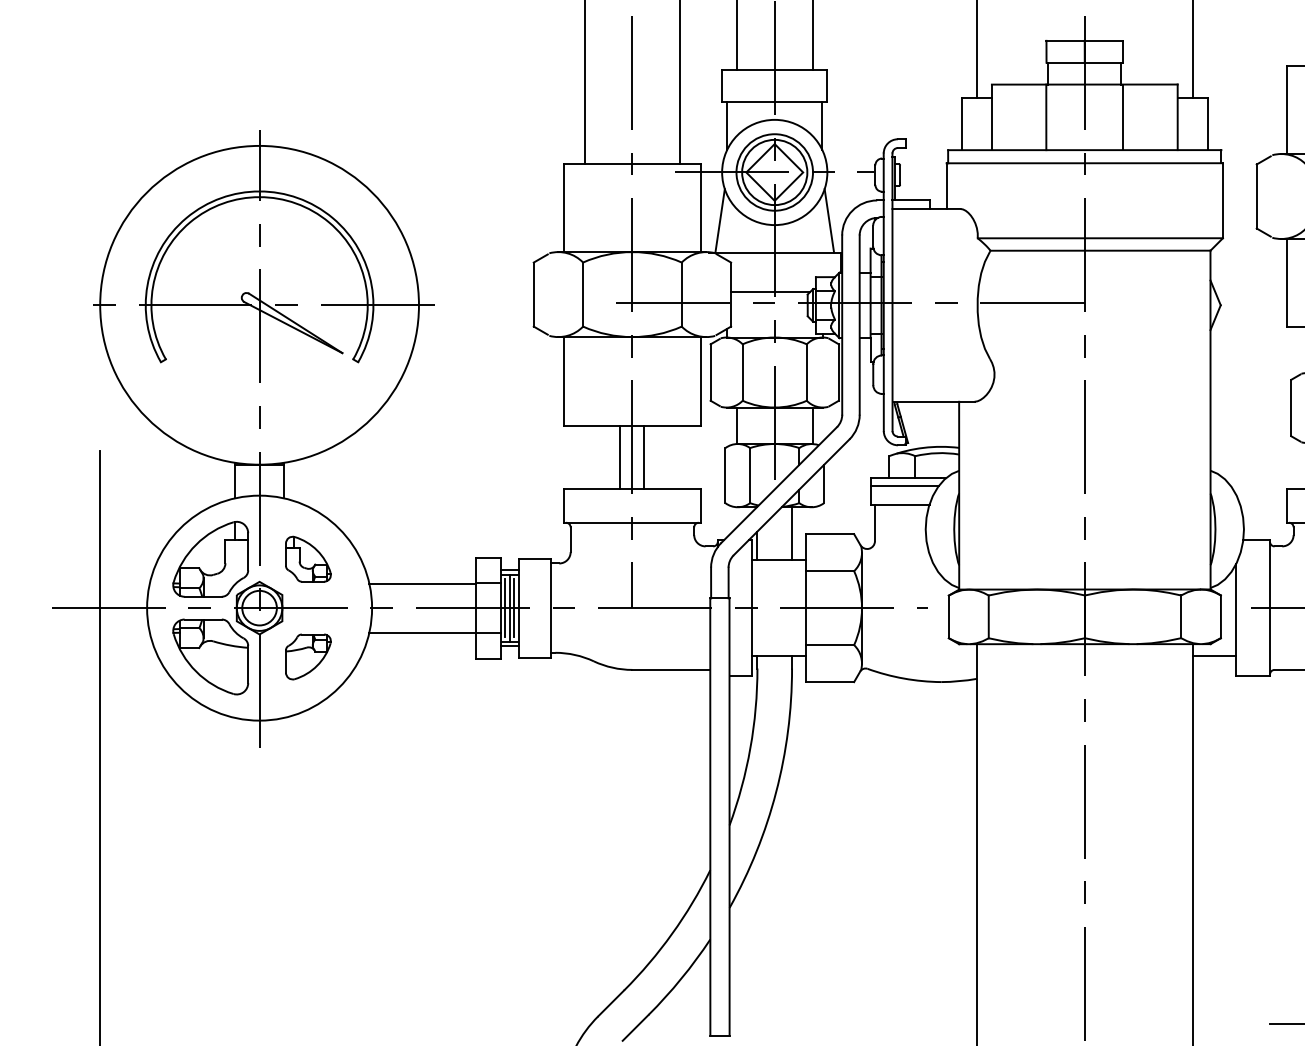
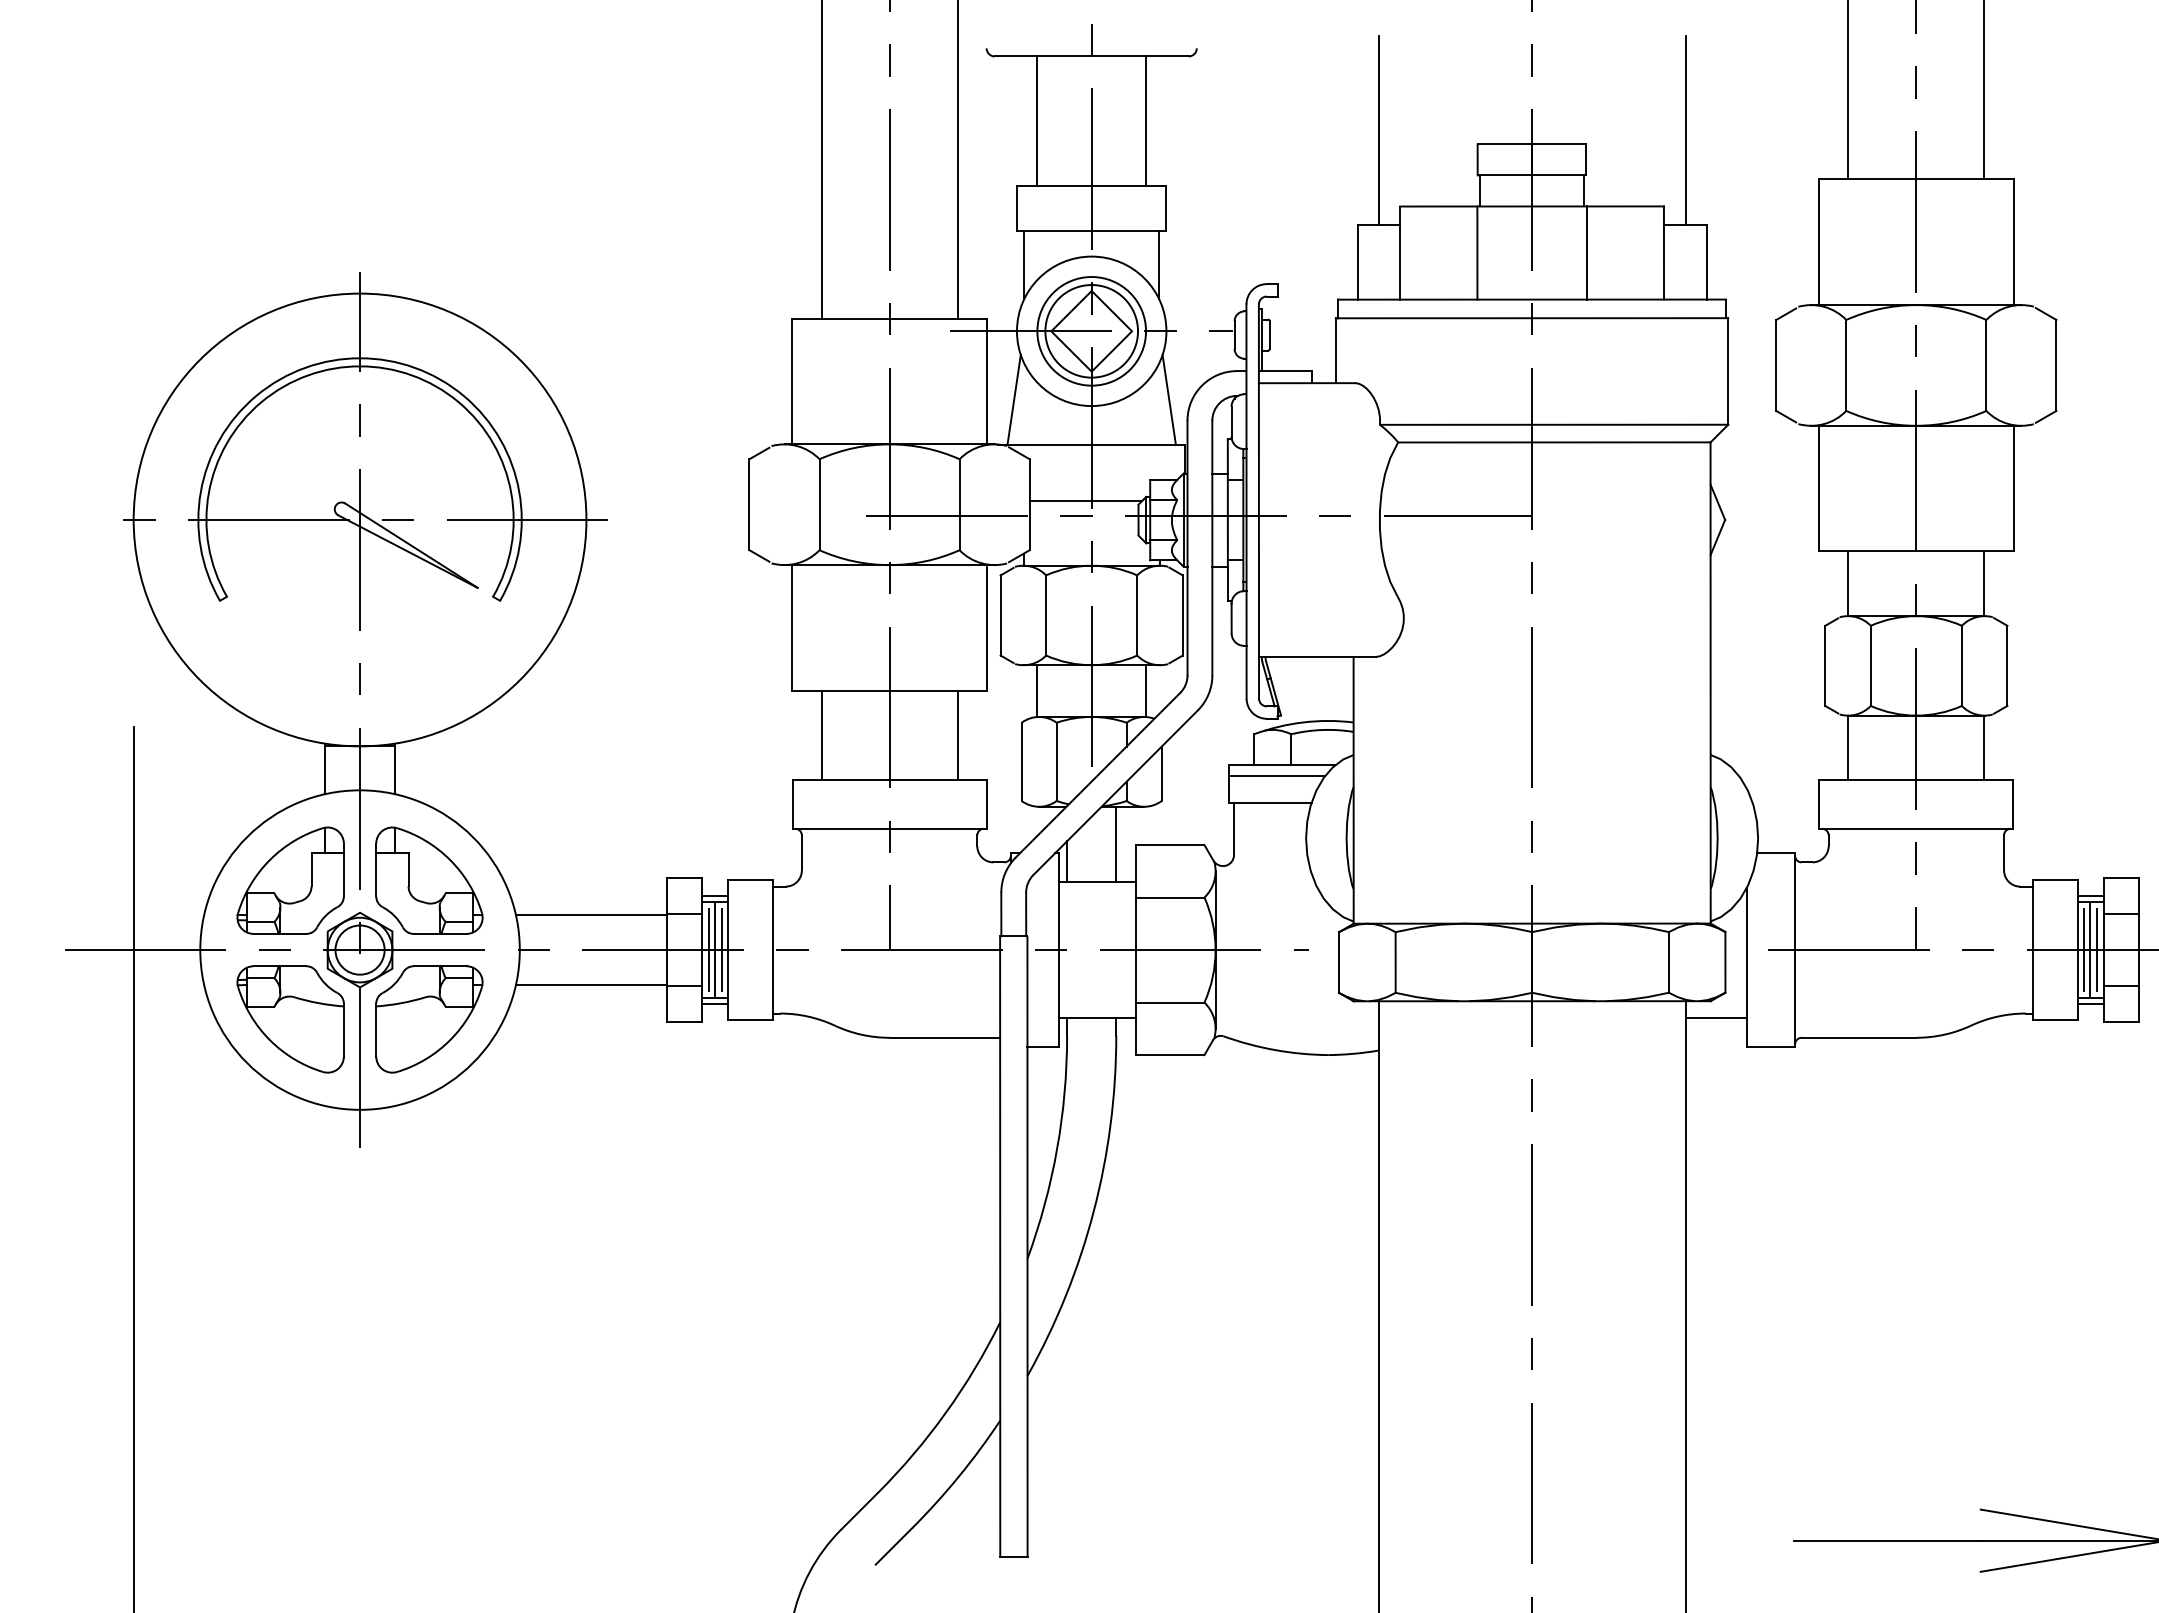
line: (619, 457) -> (821, 735), moved
line: (644, 457) -> (957, 735), moved
part: (308, 559) -> (429, 880), size x1.67
part: (308, 657) -> (429, 1019), size x1.67

